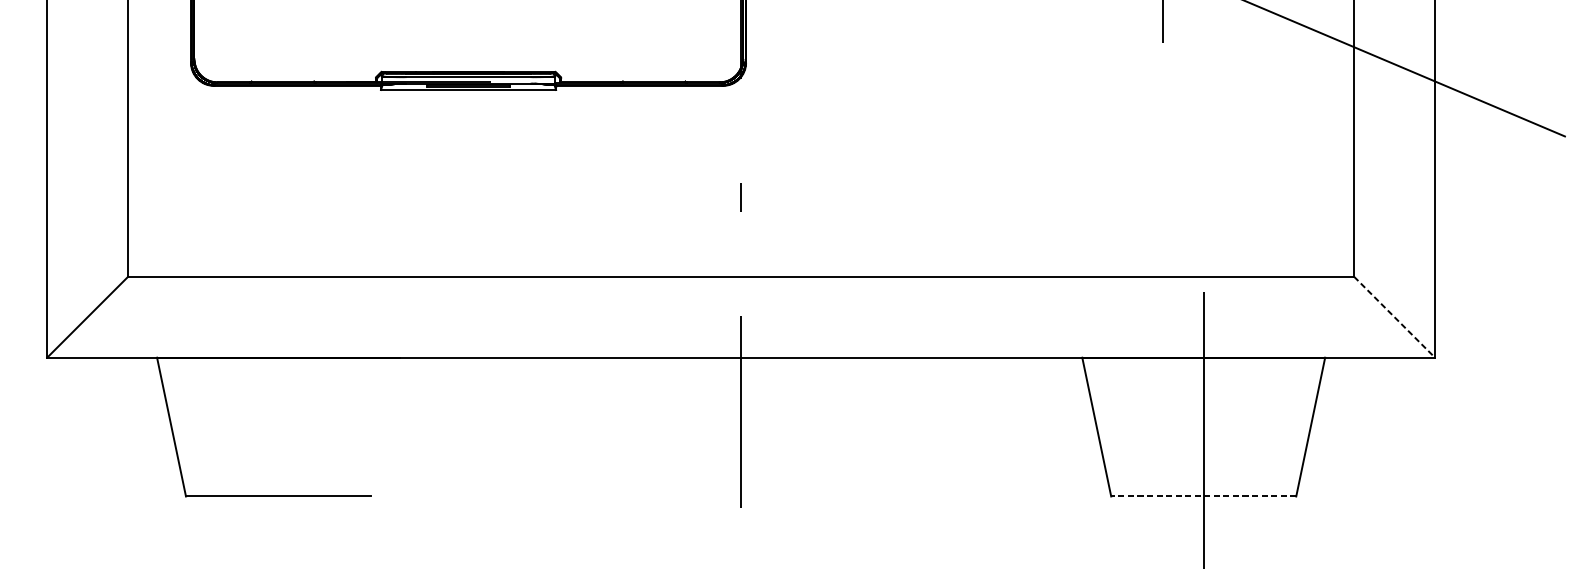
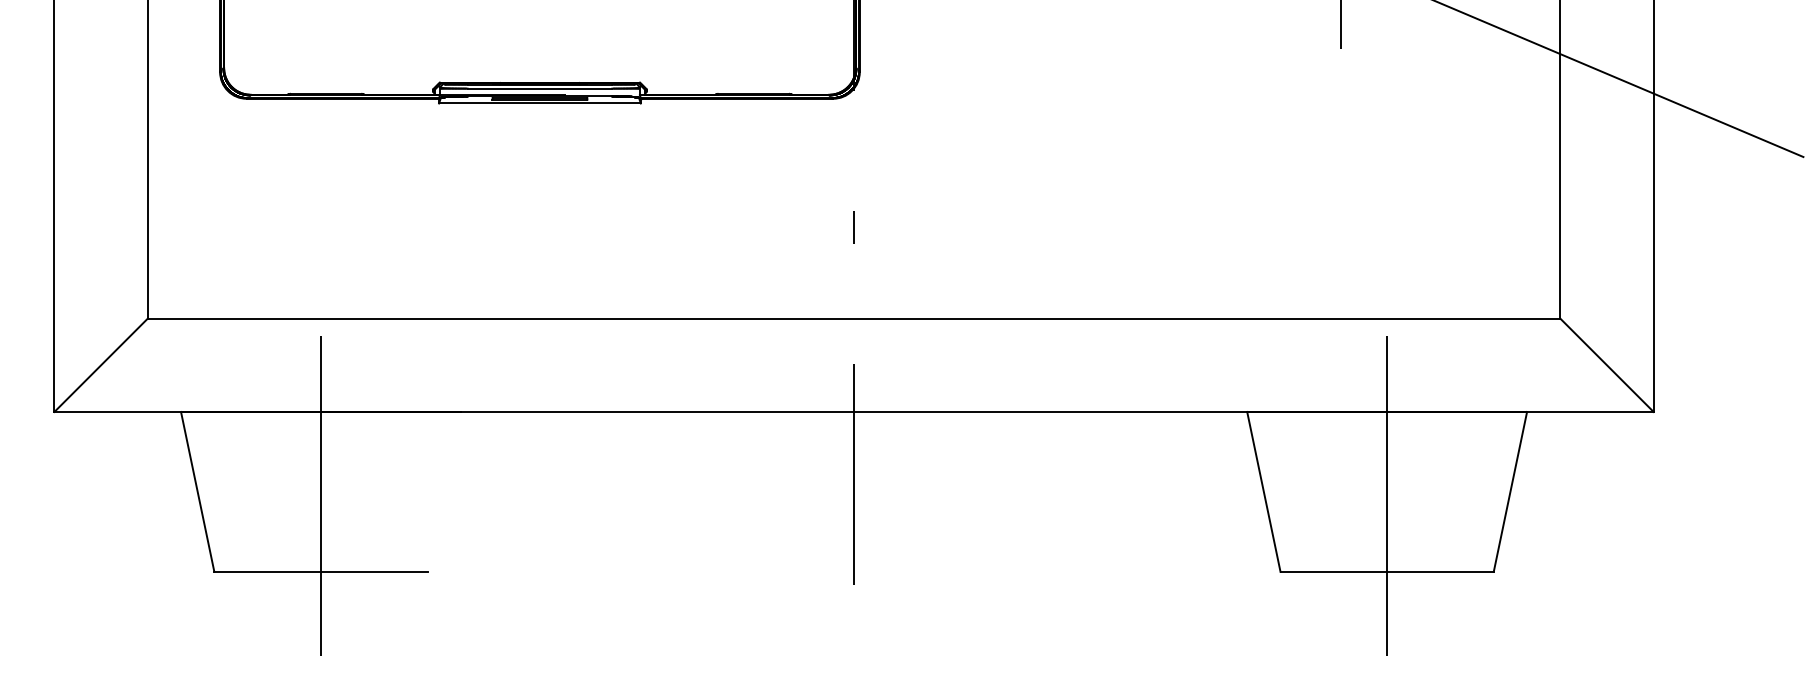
line: (1394, 317) -> (1607, 365), dashed -> solid
line: (278, 430) -> (320, 495), added
line: (1204, 496) -> (1387, 571), dashed -> solid

